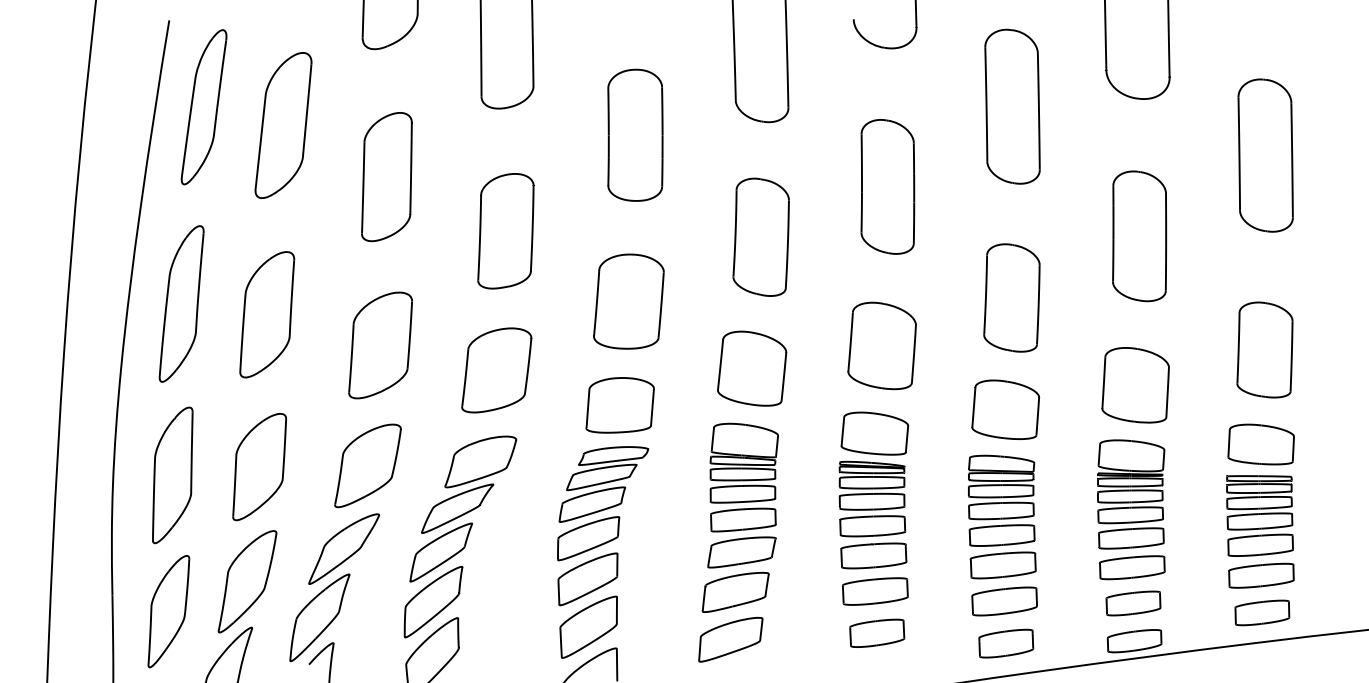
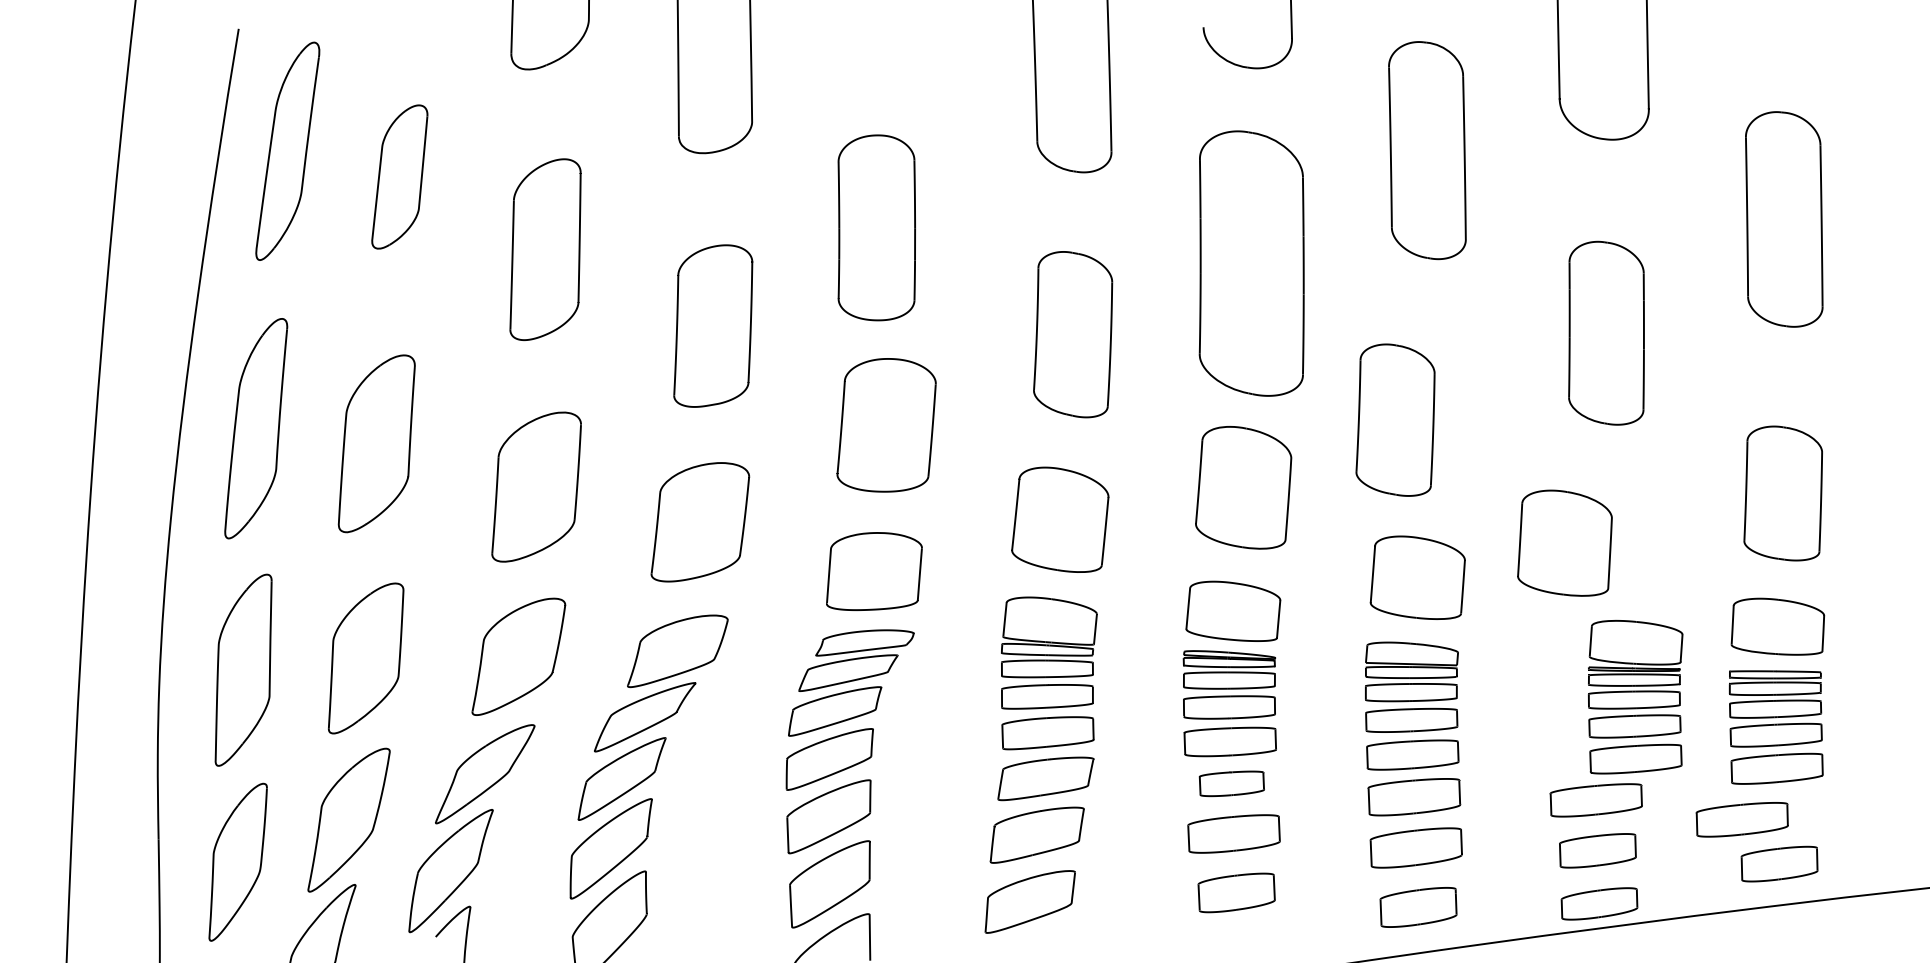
part: (283, 125) -> (399, 176), size x0.7
part: (635, 135) -> (876, 227), moved
part: (887, 186) -> (1251, 263), size x1.4
part: (1011, 297) -> (1395, 419), moved
part: (1135, 384) -> (1564, 542), moved
part: (1131, 494) -> (1635, 697), moved
part: (873, 555) -> (1231, 783), size x0.7
part: (1260, 575) -> (1741, 819), moved

